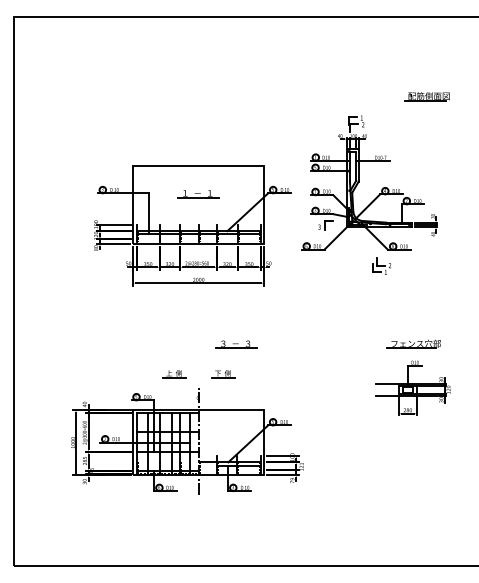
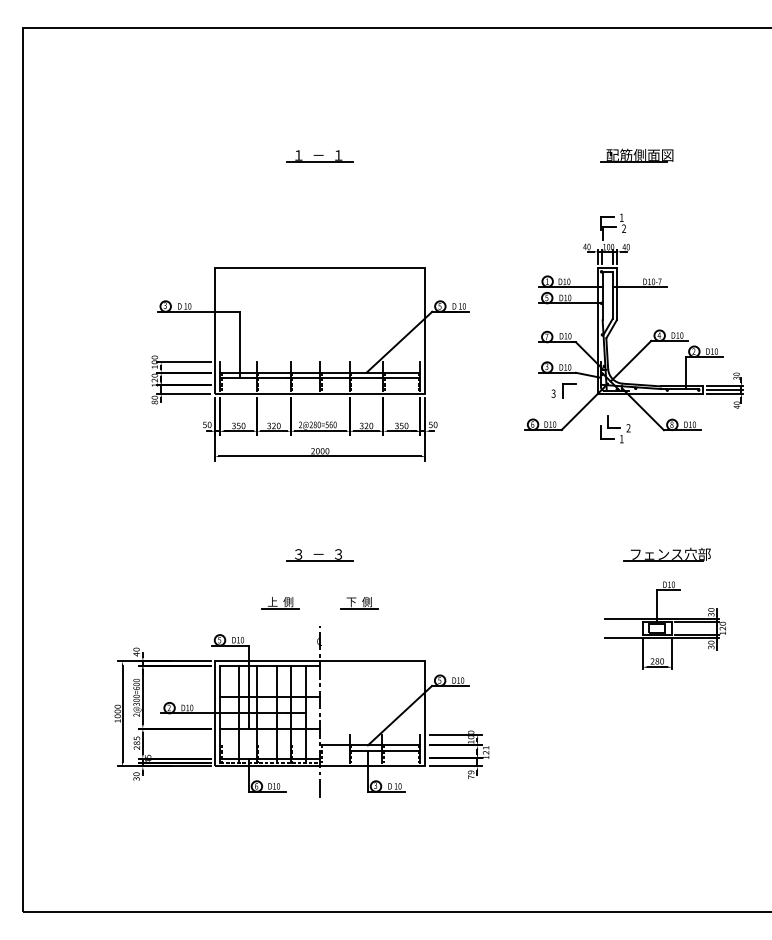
part: (426, 96) -> (635, 155), moved
part: (359, 182) -> (618, 321), moved
part: (198, 194) -> (319, 157), moved
part: (236, 344) -> (319, 555), moved

